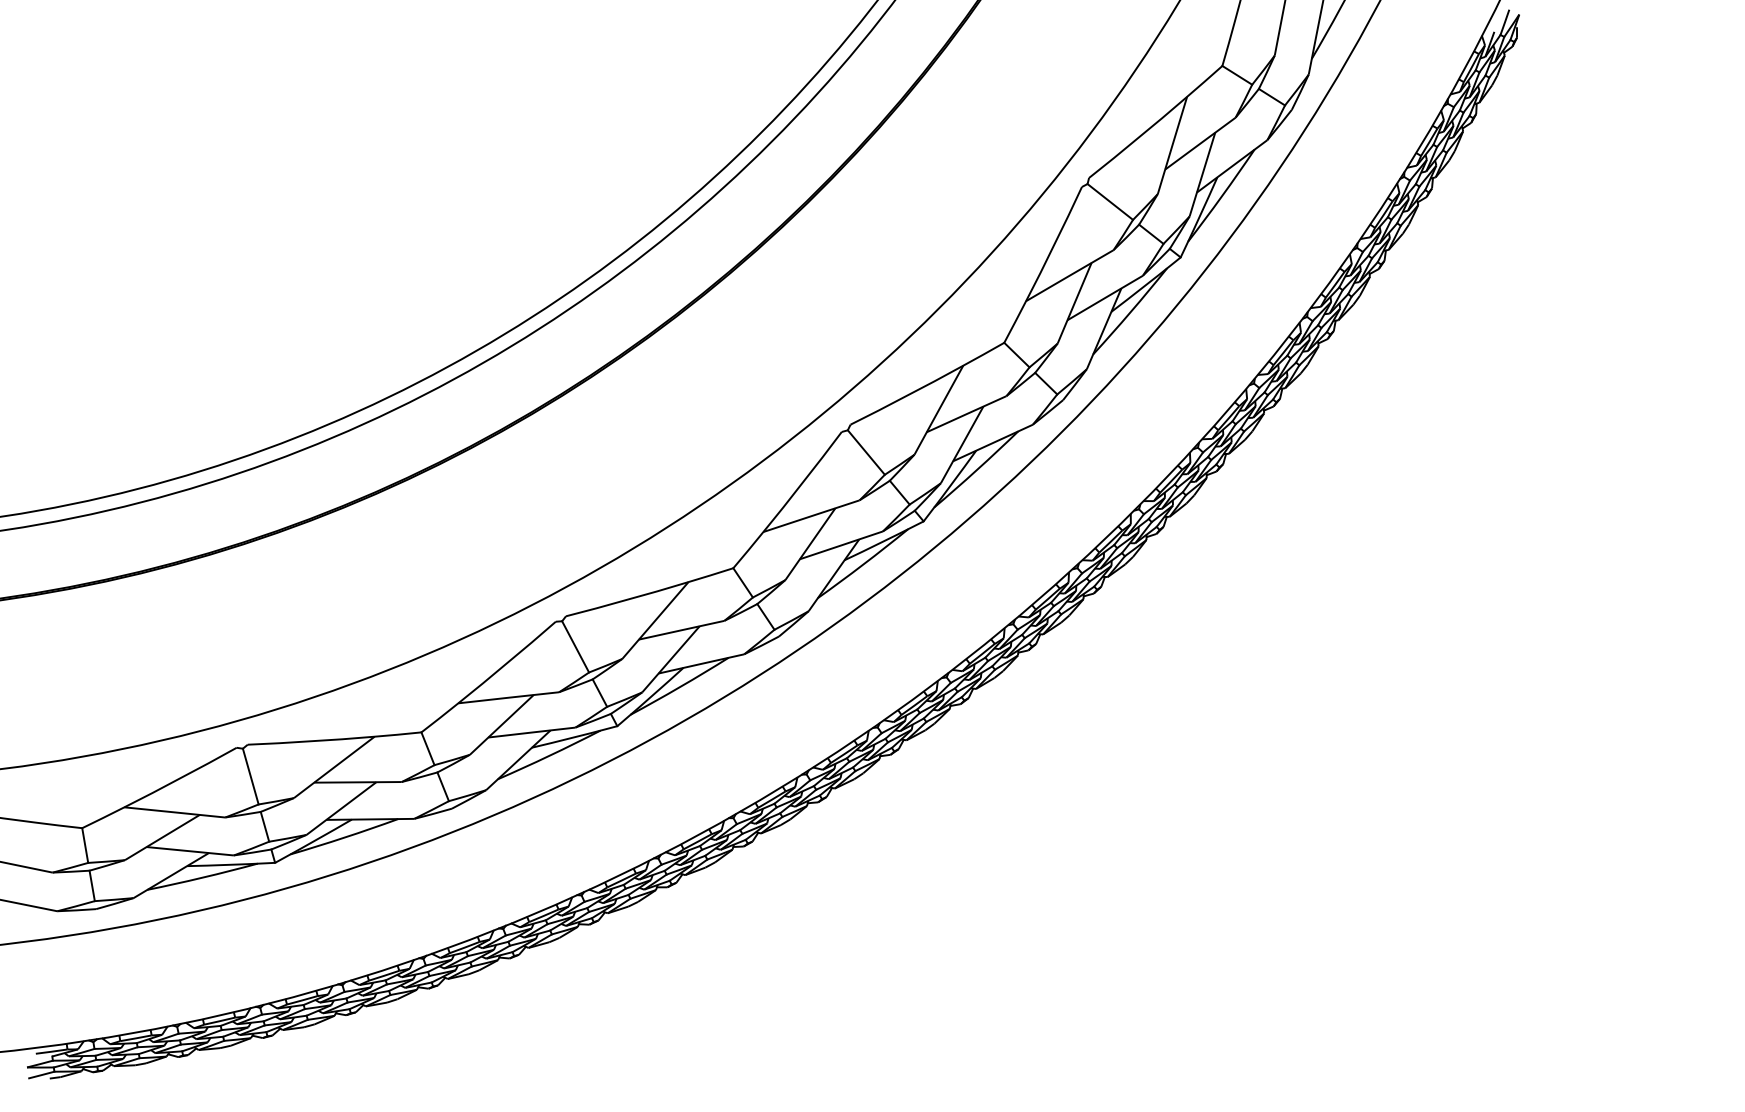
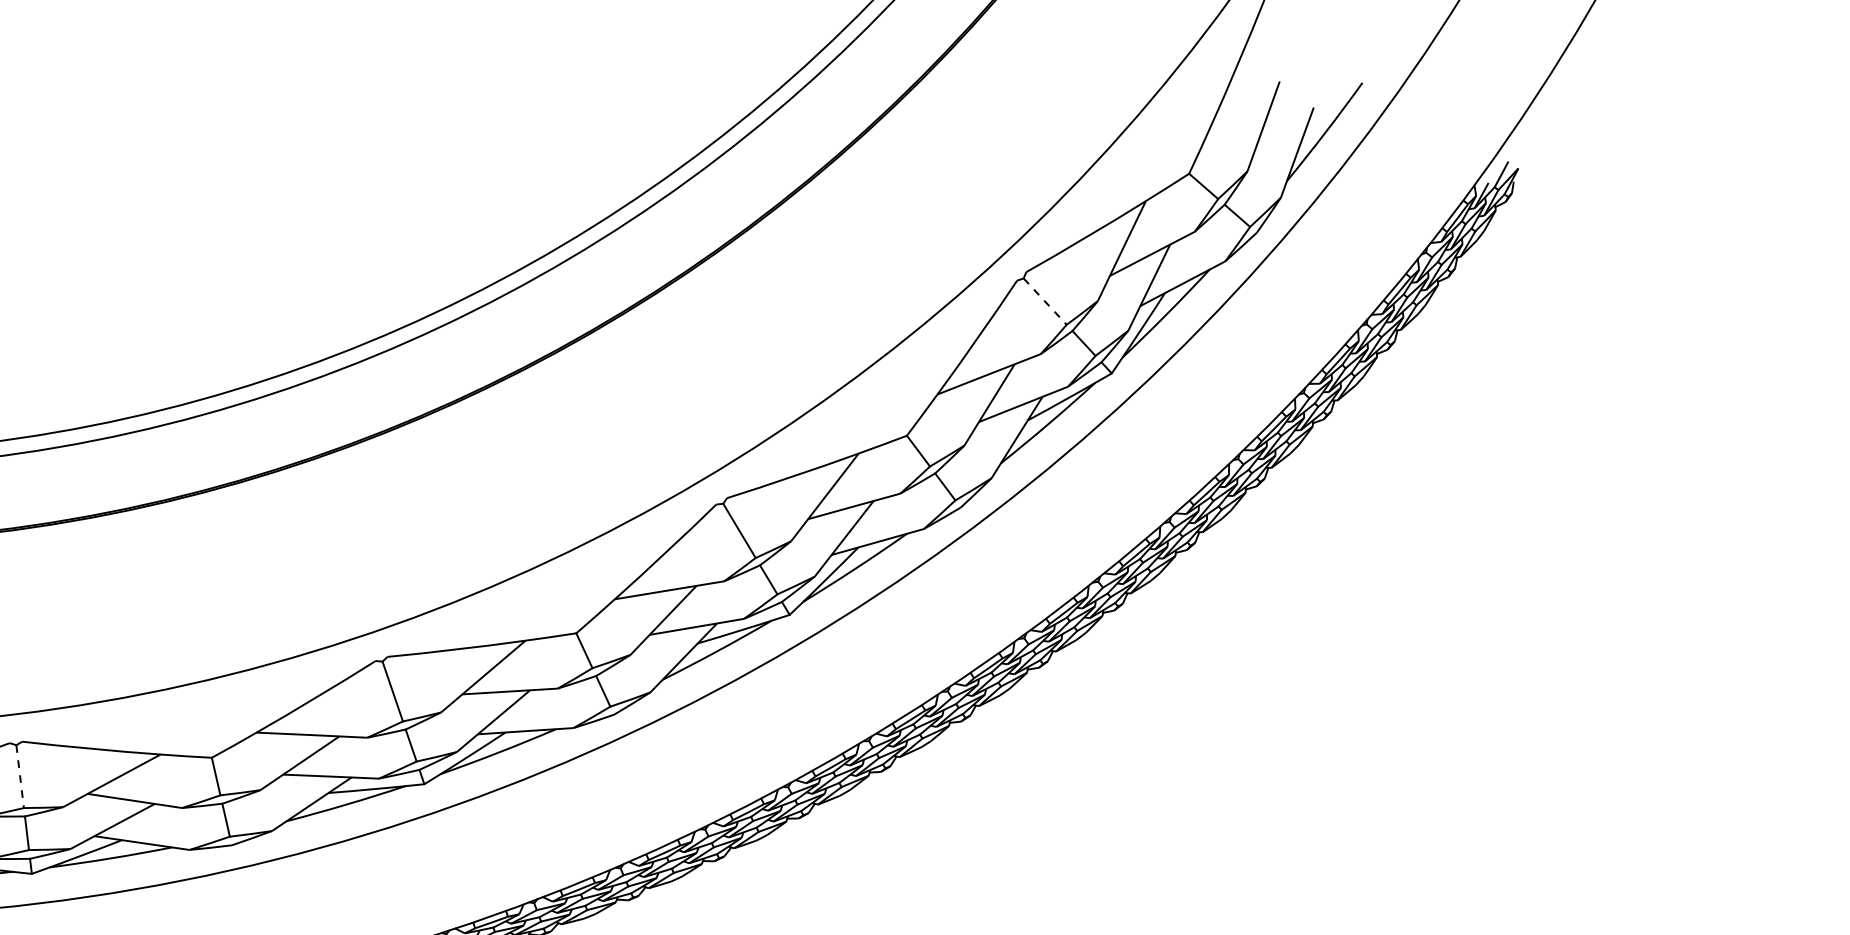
line: (1110, 201) -> (1045, 301), solid -> dashed
line: (250, 776) -> (19, 776), solid -> dashed

